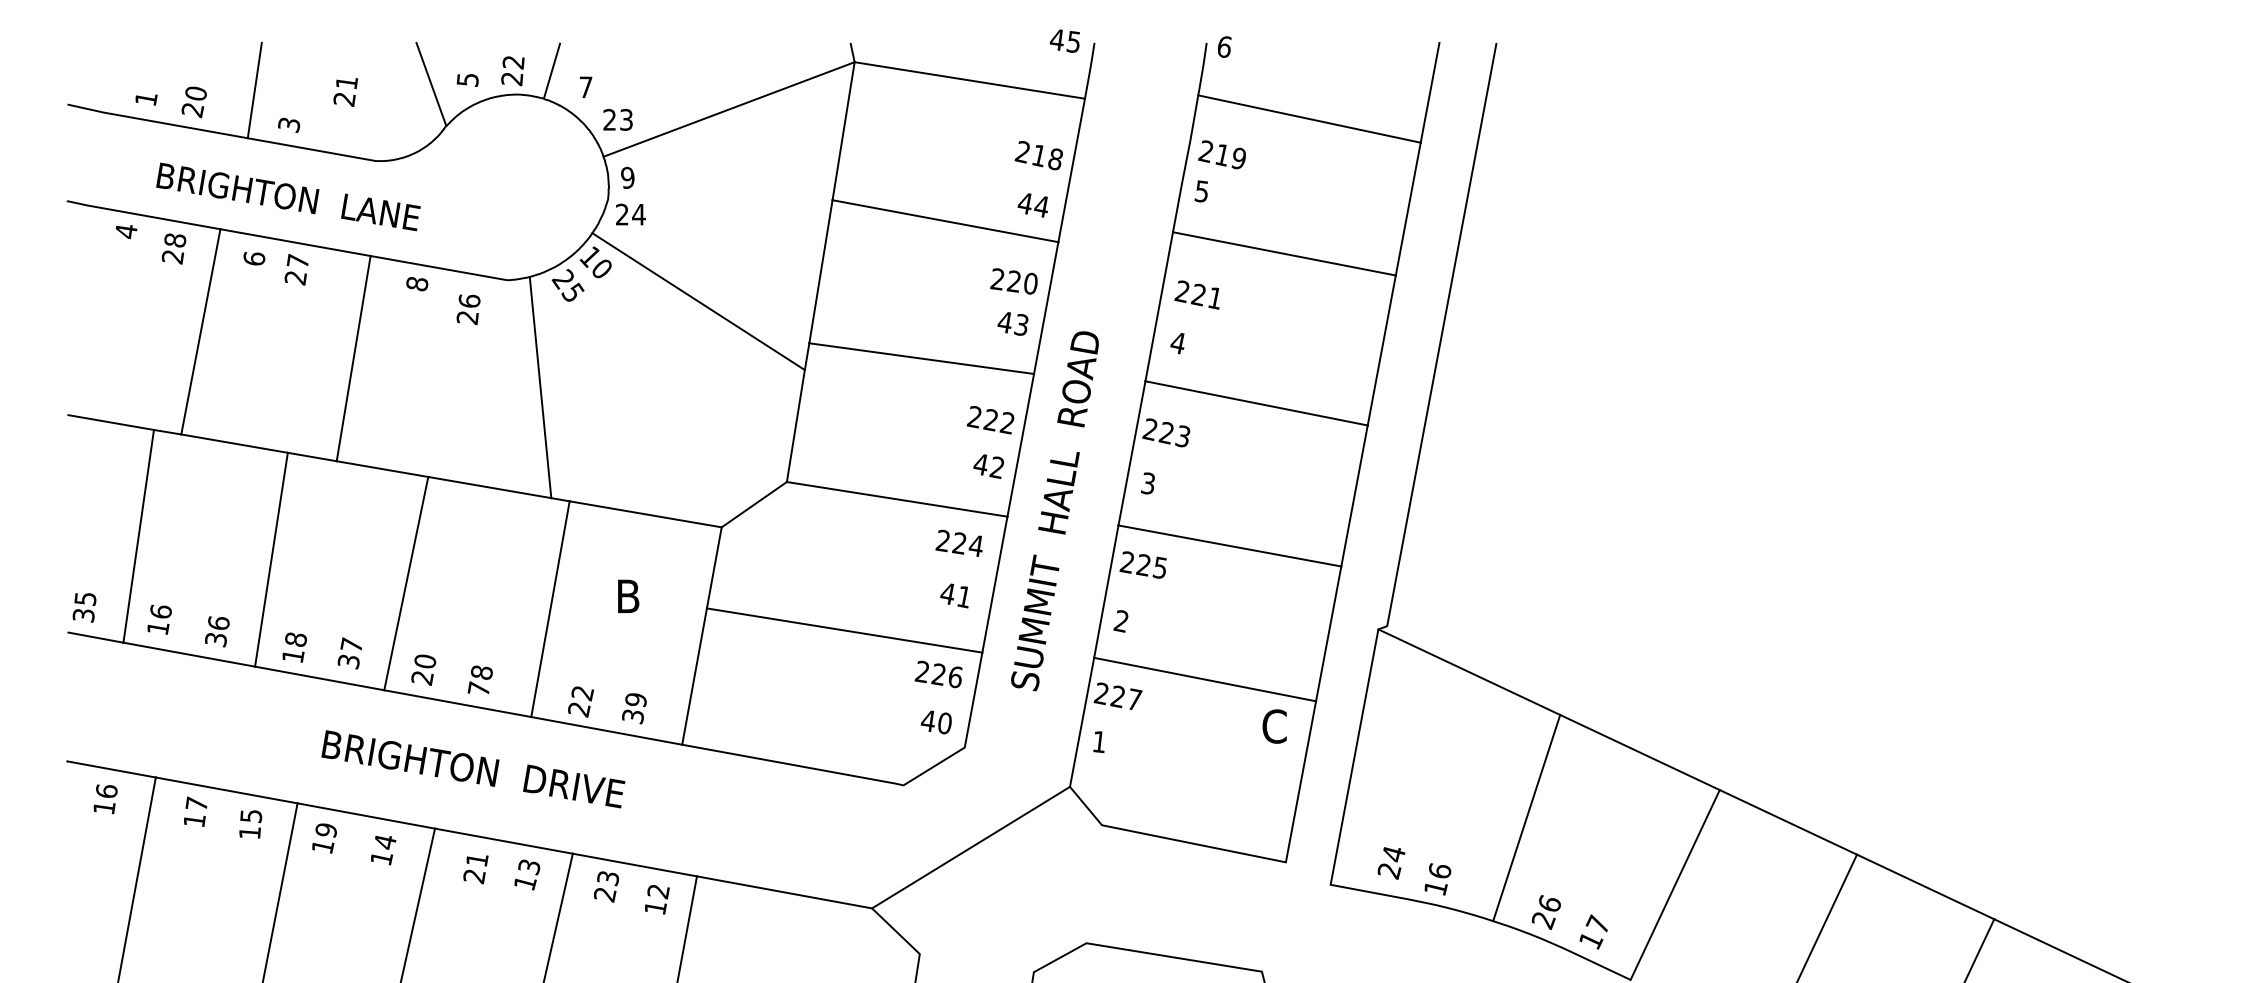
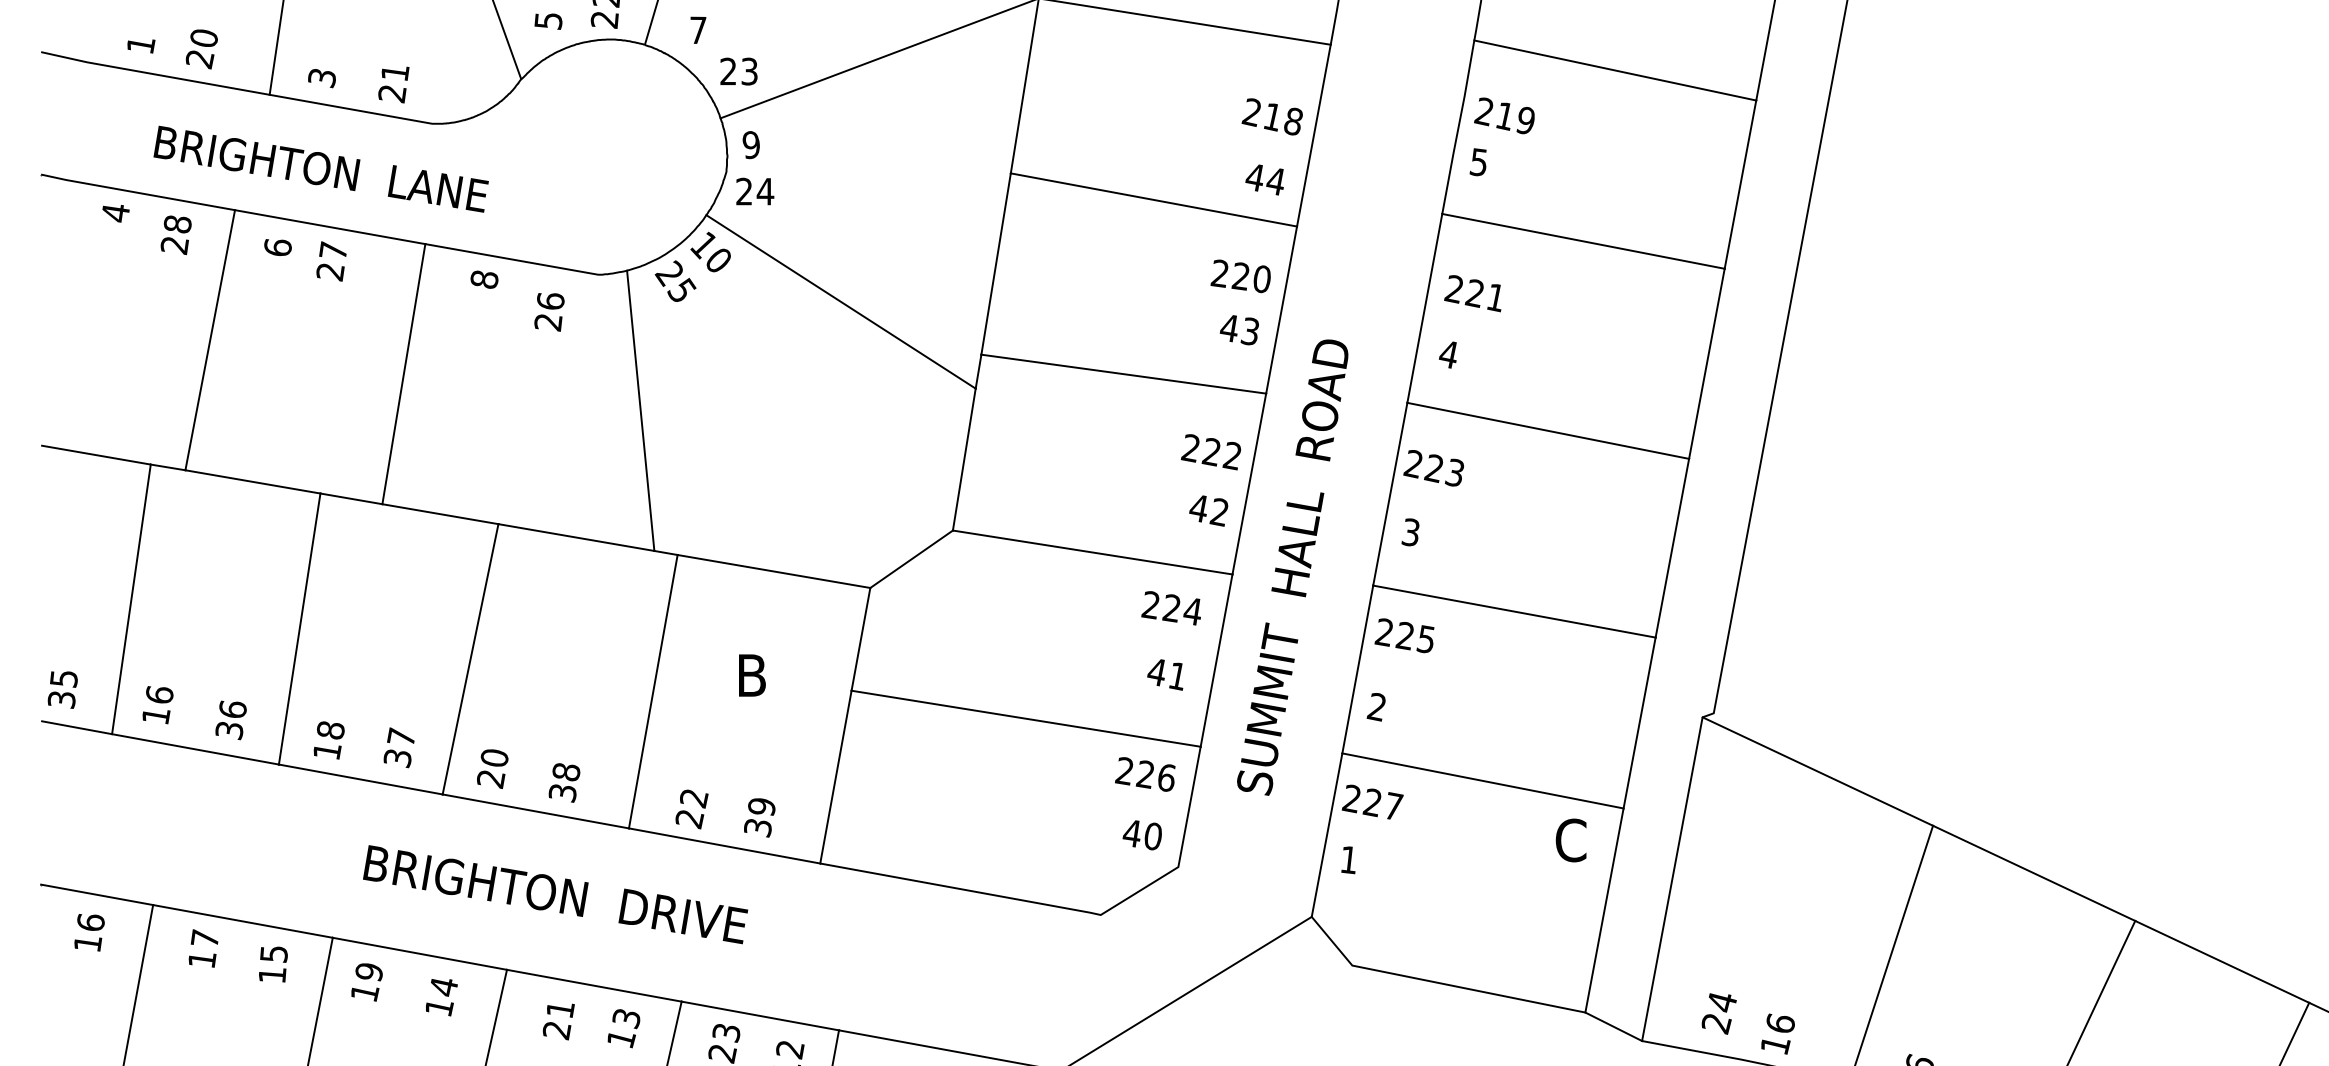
text: (345, 92) -> (393, 85), moved
text: (478, 688) -> (562, 792), 78 -> 38
line: (1307, 873) -> (1612, 1026), added

